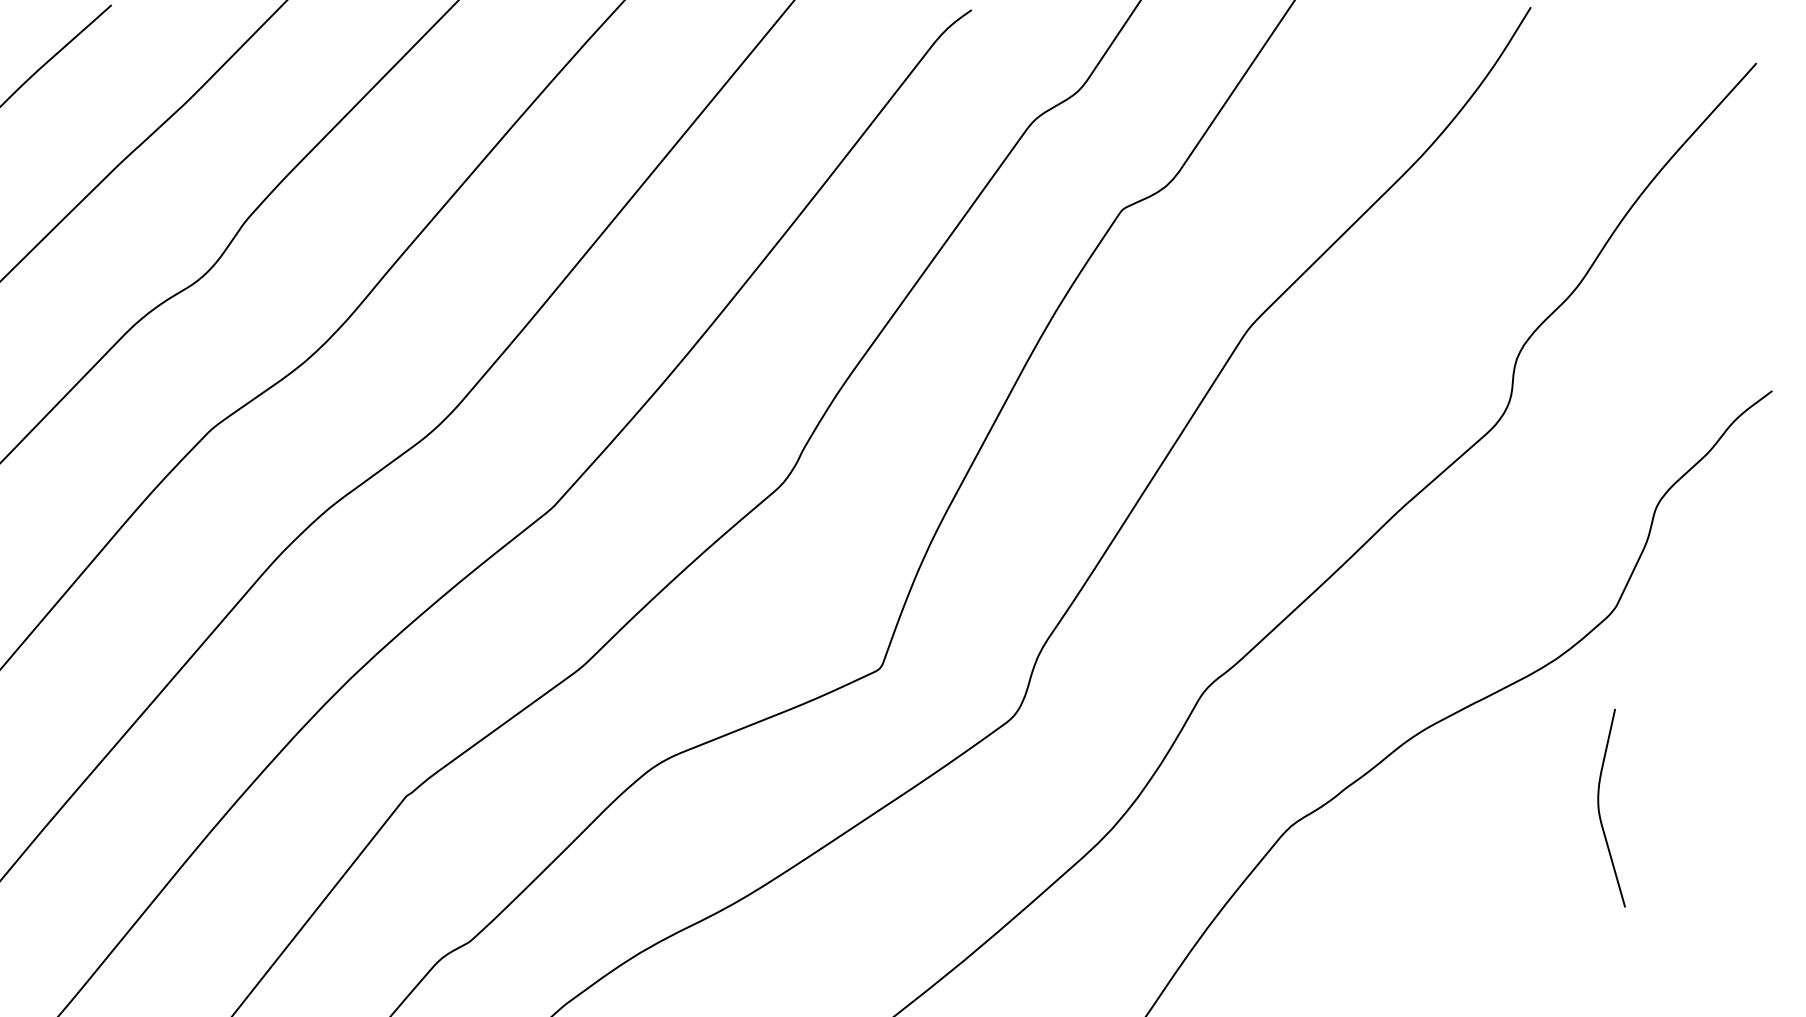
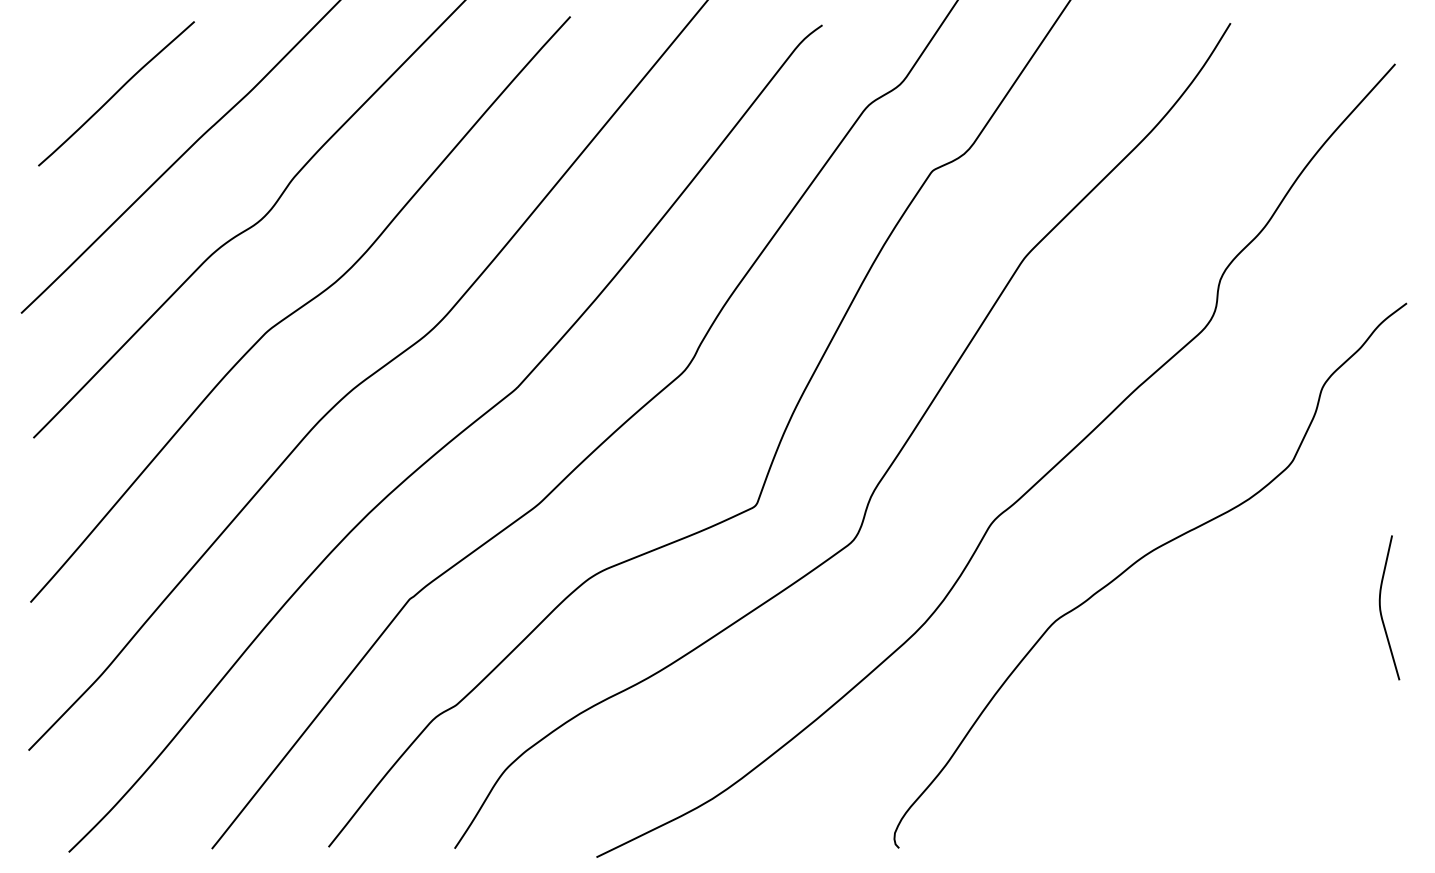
curve: (1600, 810) -> (1381, 609), moved

